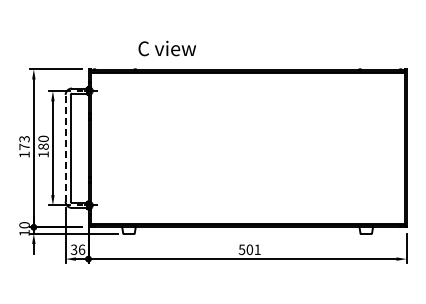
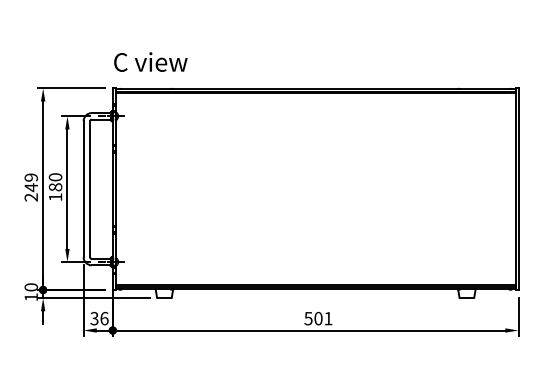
text: (167, 48) -> (151, 62), moved
text: (24, 146) -> (31, 186), 173 -> 249
line: (65, 147) -> (83, 188), dashed -> solid

